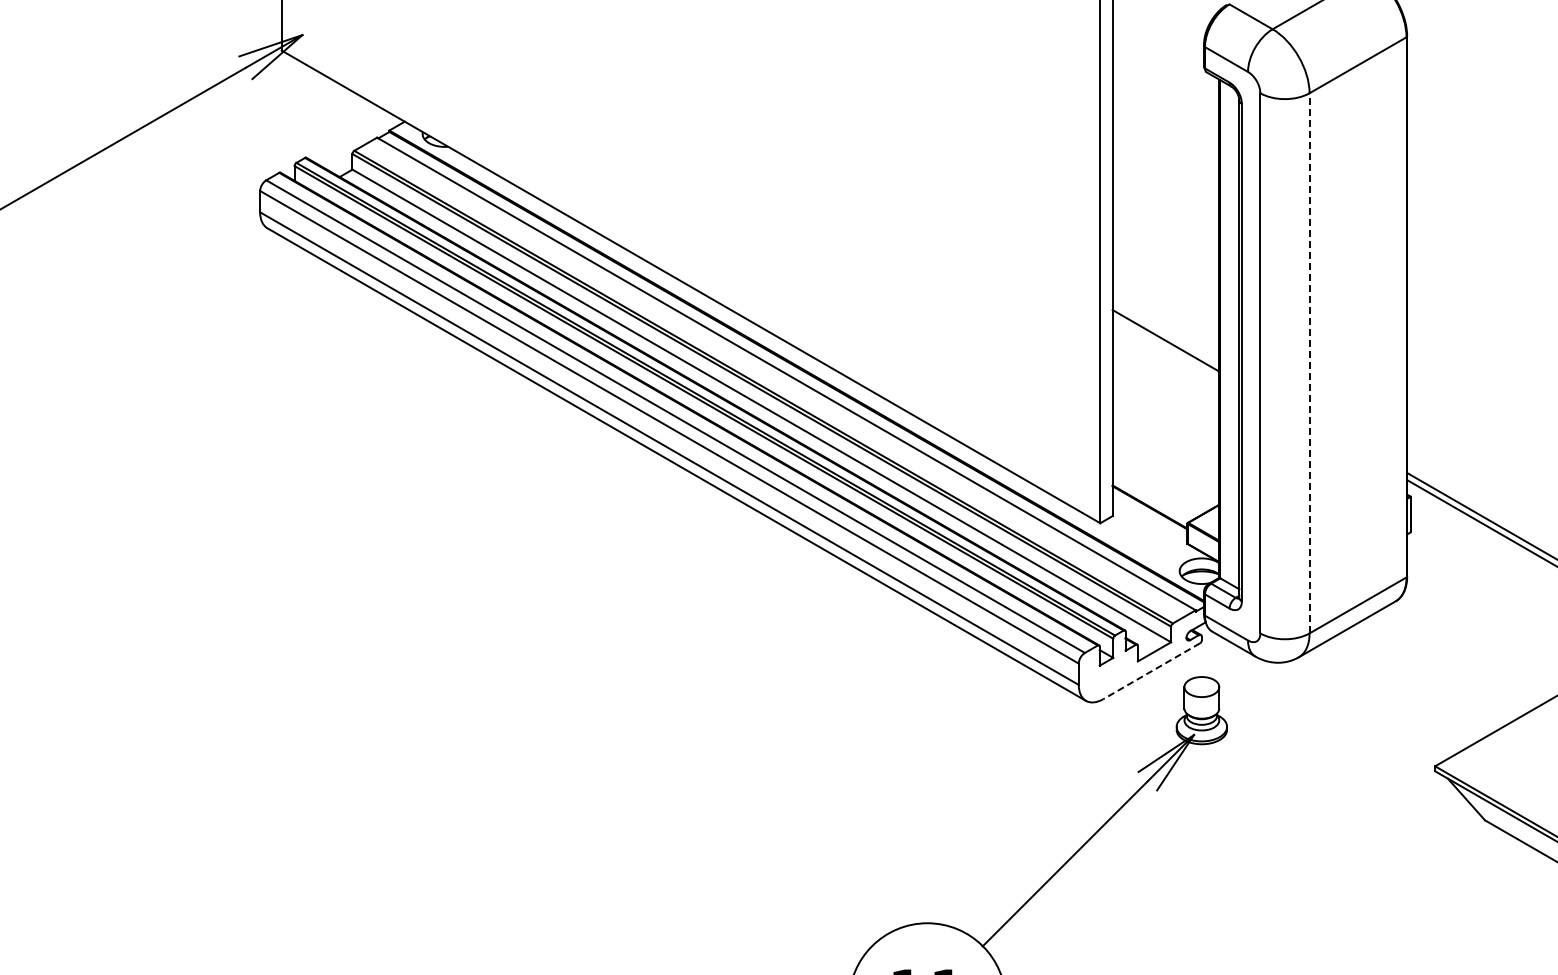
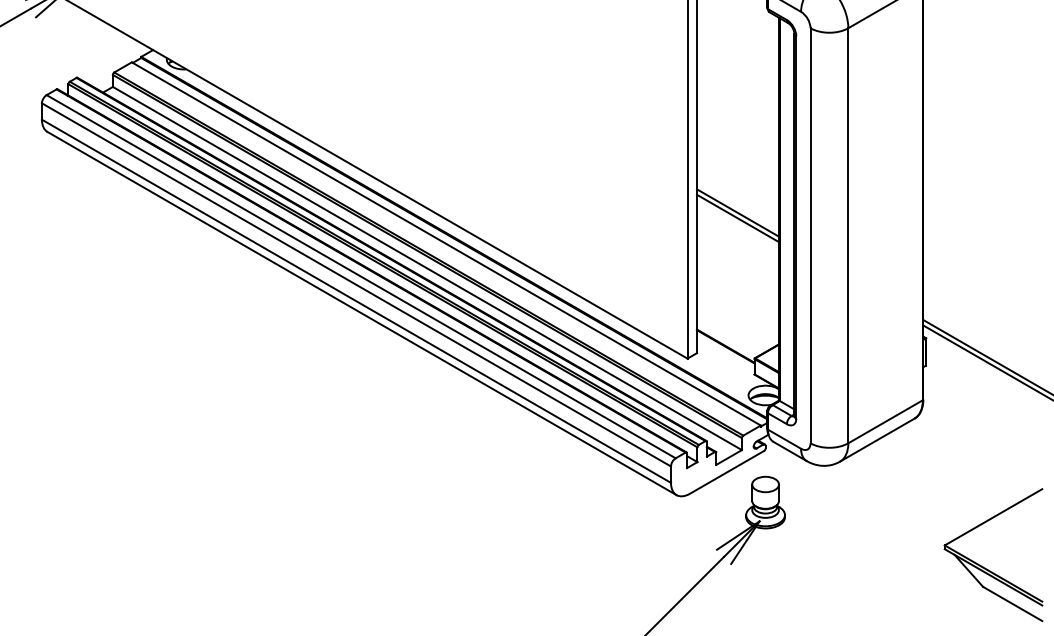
line: (1165, 333) -> (737, 212), added
line: (1309, 362) -> (848, 235), dashed -> solid
line: (1151, 671) -> (726, 472), dashed -> solid

